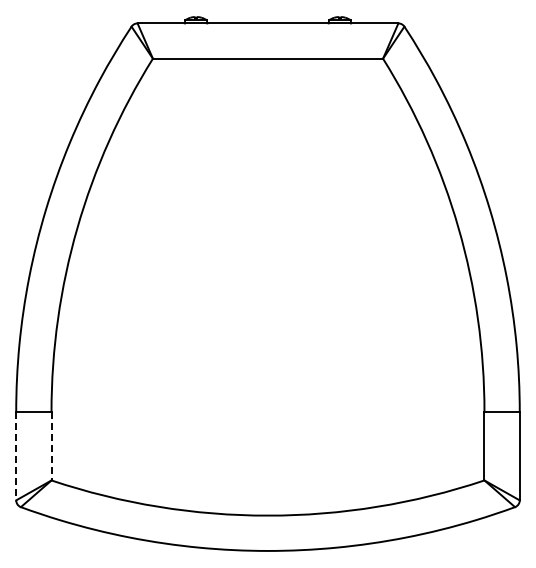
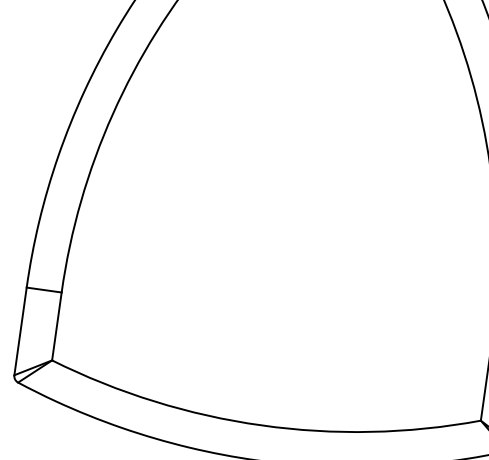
line: (51, 446) -> (56, 326), dashed -> solid
line: (16, 456) -> (20, 331), dashed -> solid

